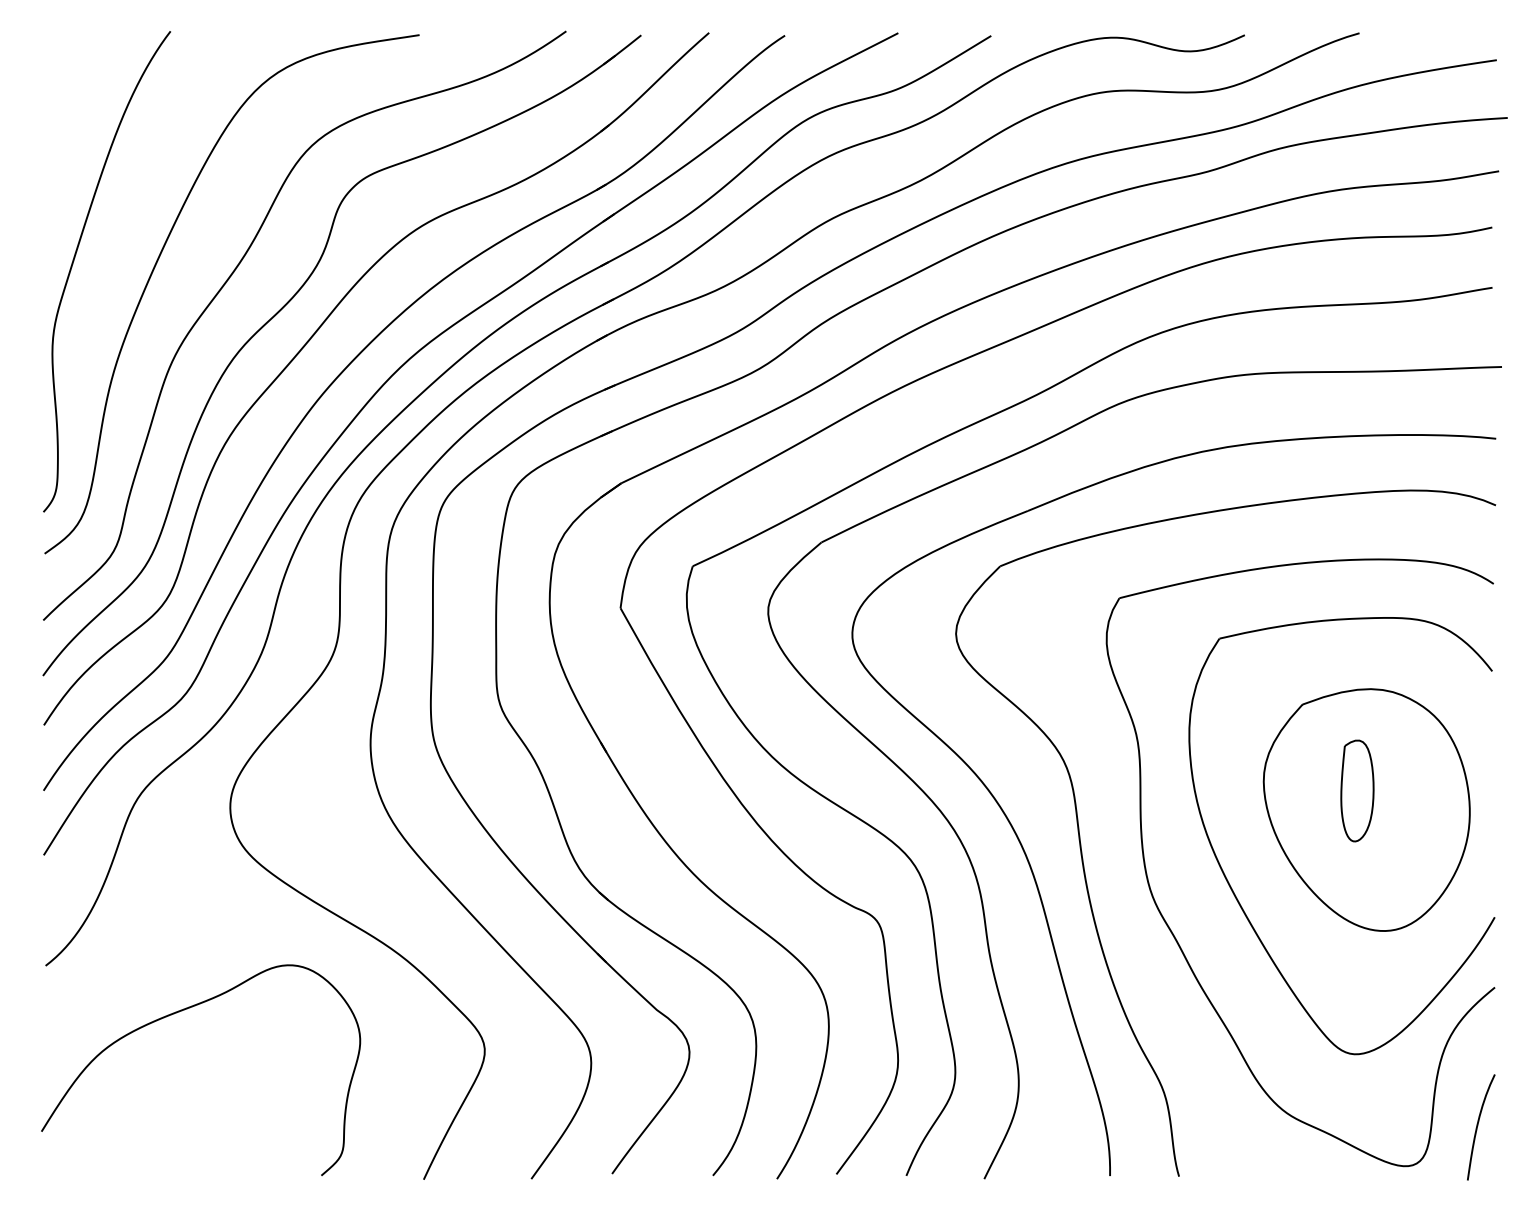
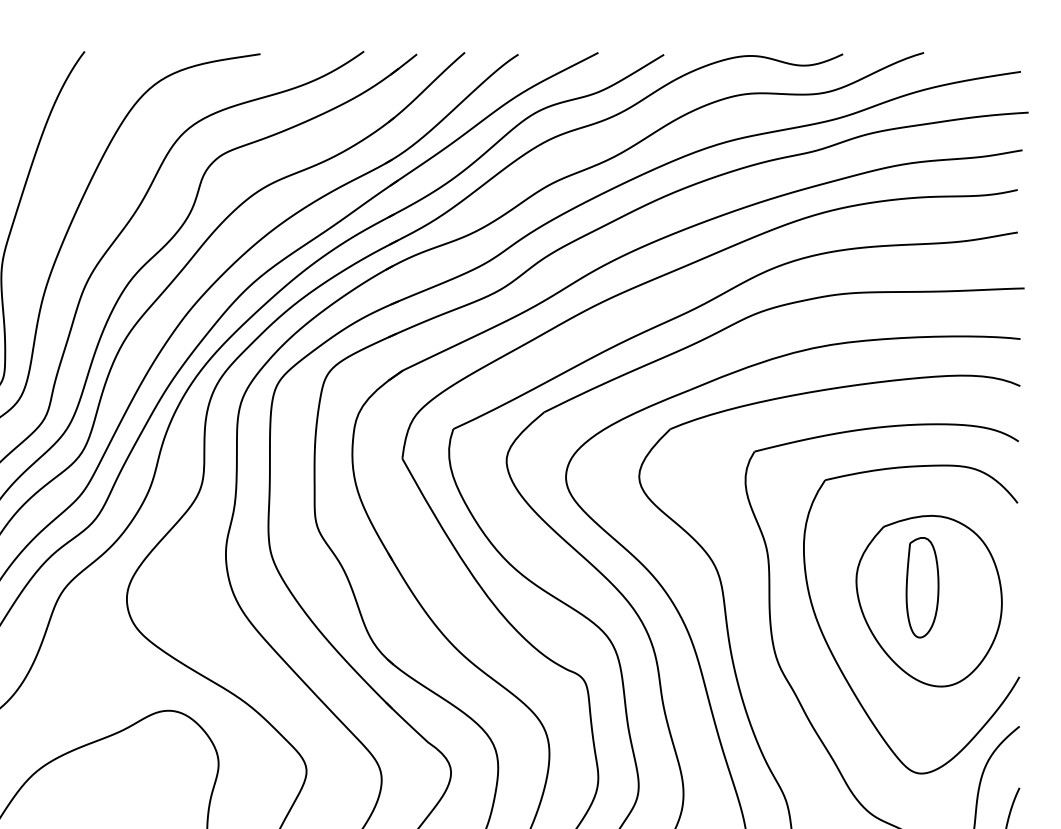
part: (1357, 790) -> (922, 587), size x1.4

